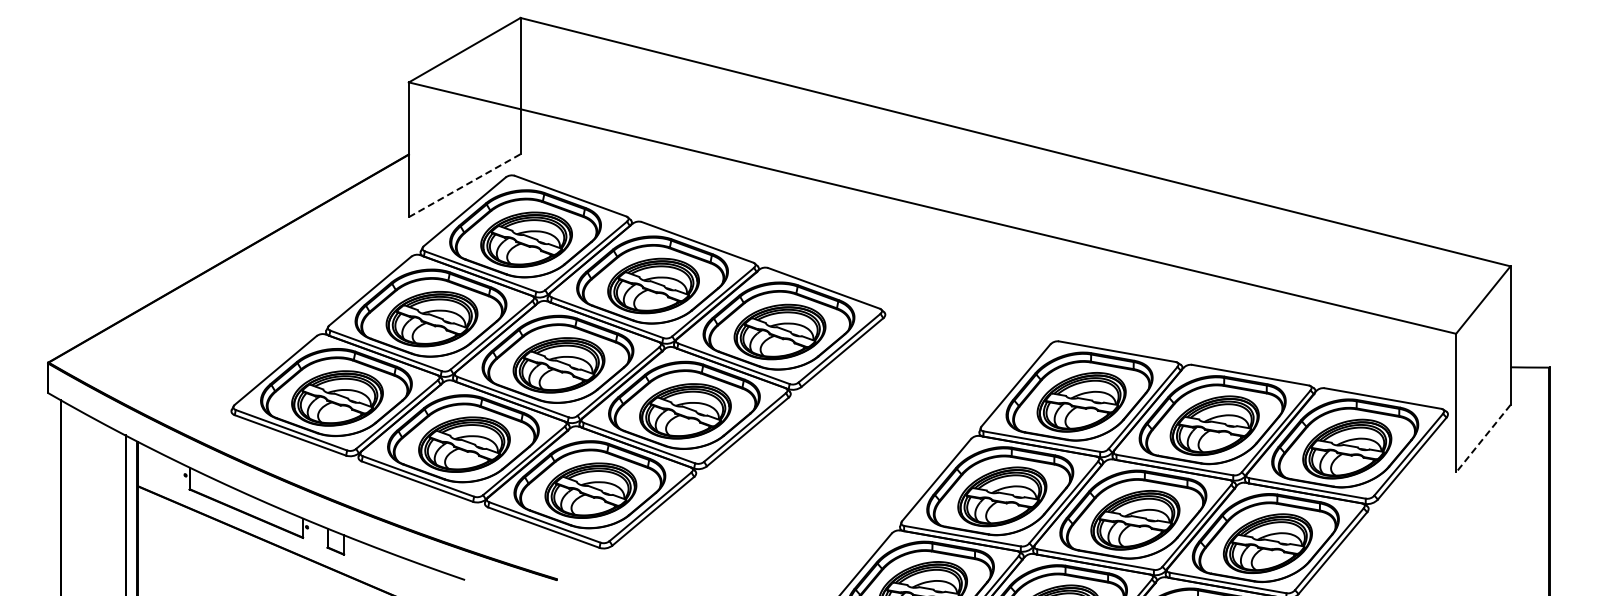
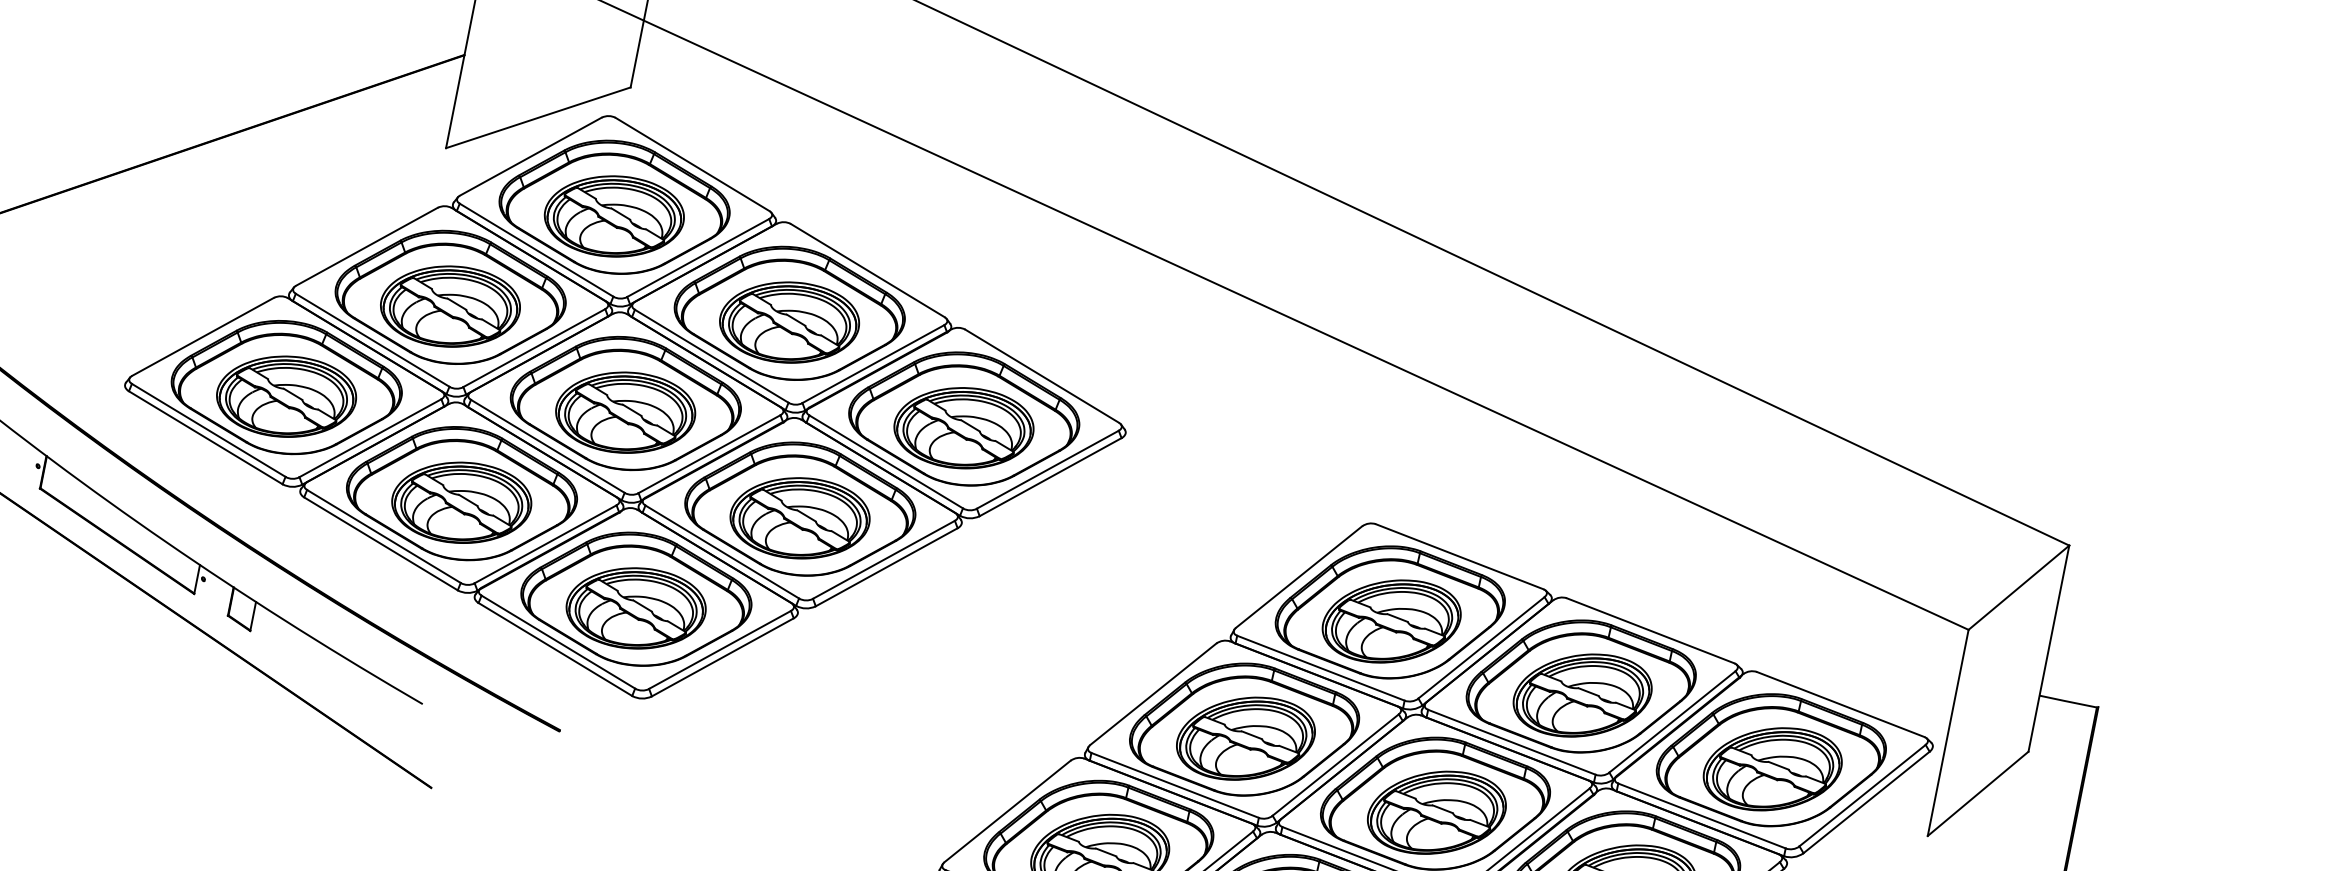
line: (465, 185) -> (539, 117), dashed -> solid
line: (1483, 439) -> (1978, 795), dashed -> solid

